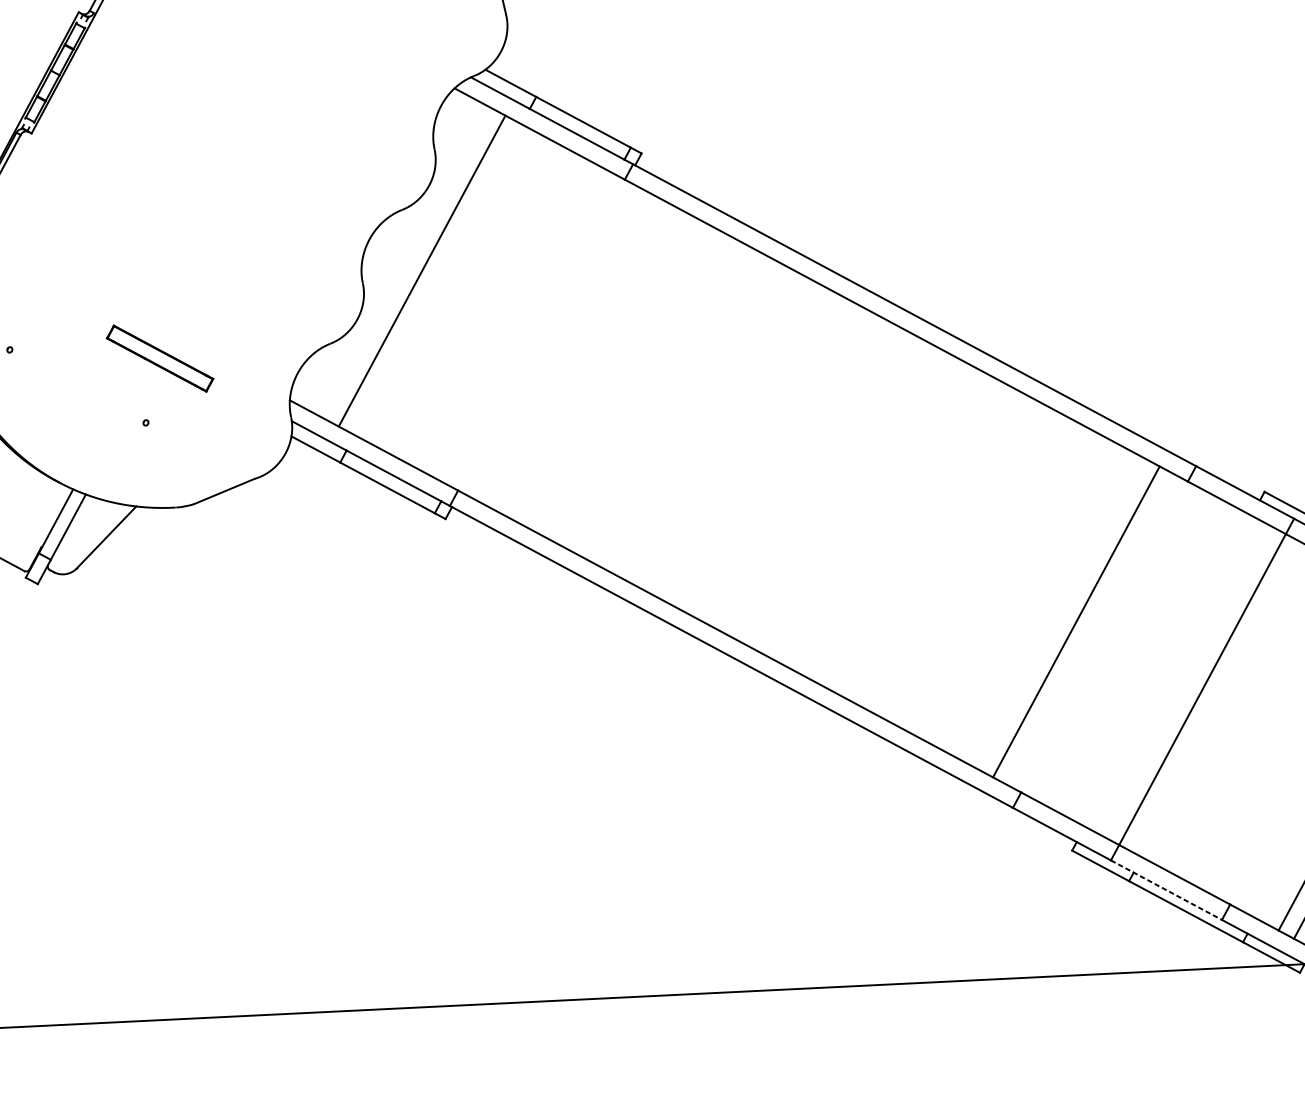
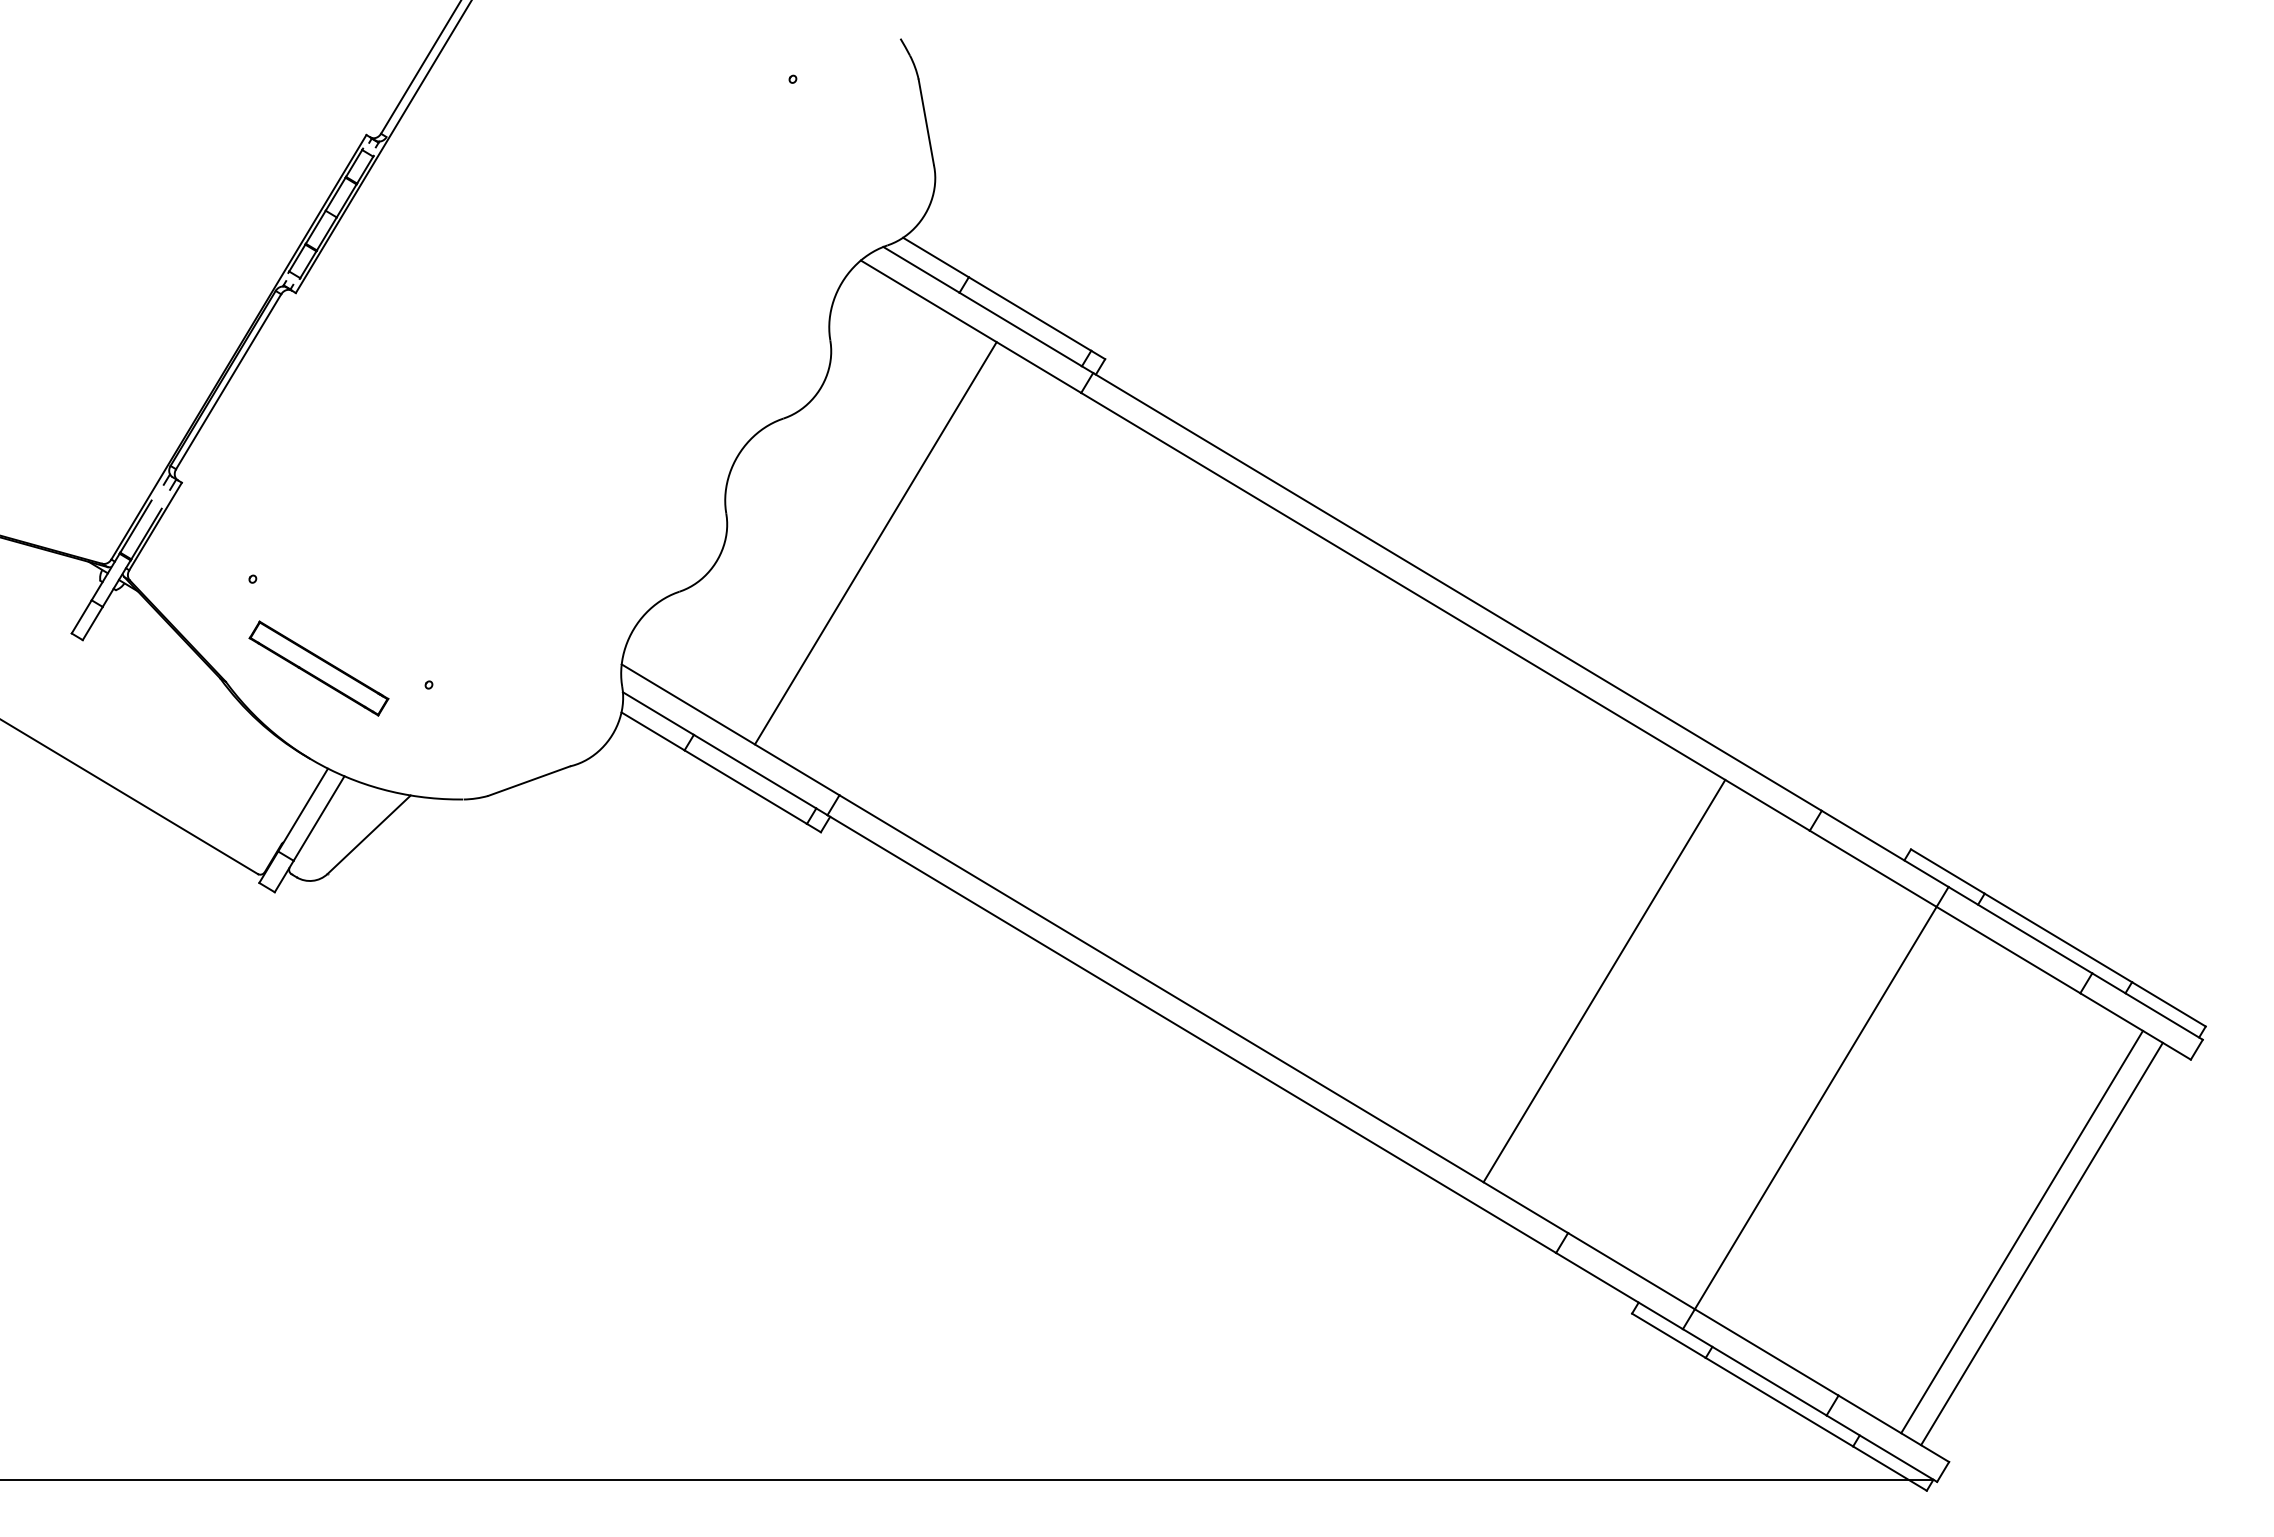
line: (421, 271) -> (875, 543), moved
part: (159, 358) -> (318, 668), moved
line: (1076, 621) -> (1604, 980), moved
line: (1166, 890) -> (1754, 1372), dashed -> solid

